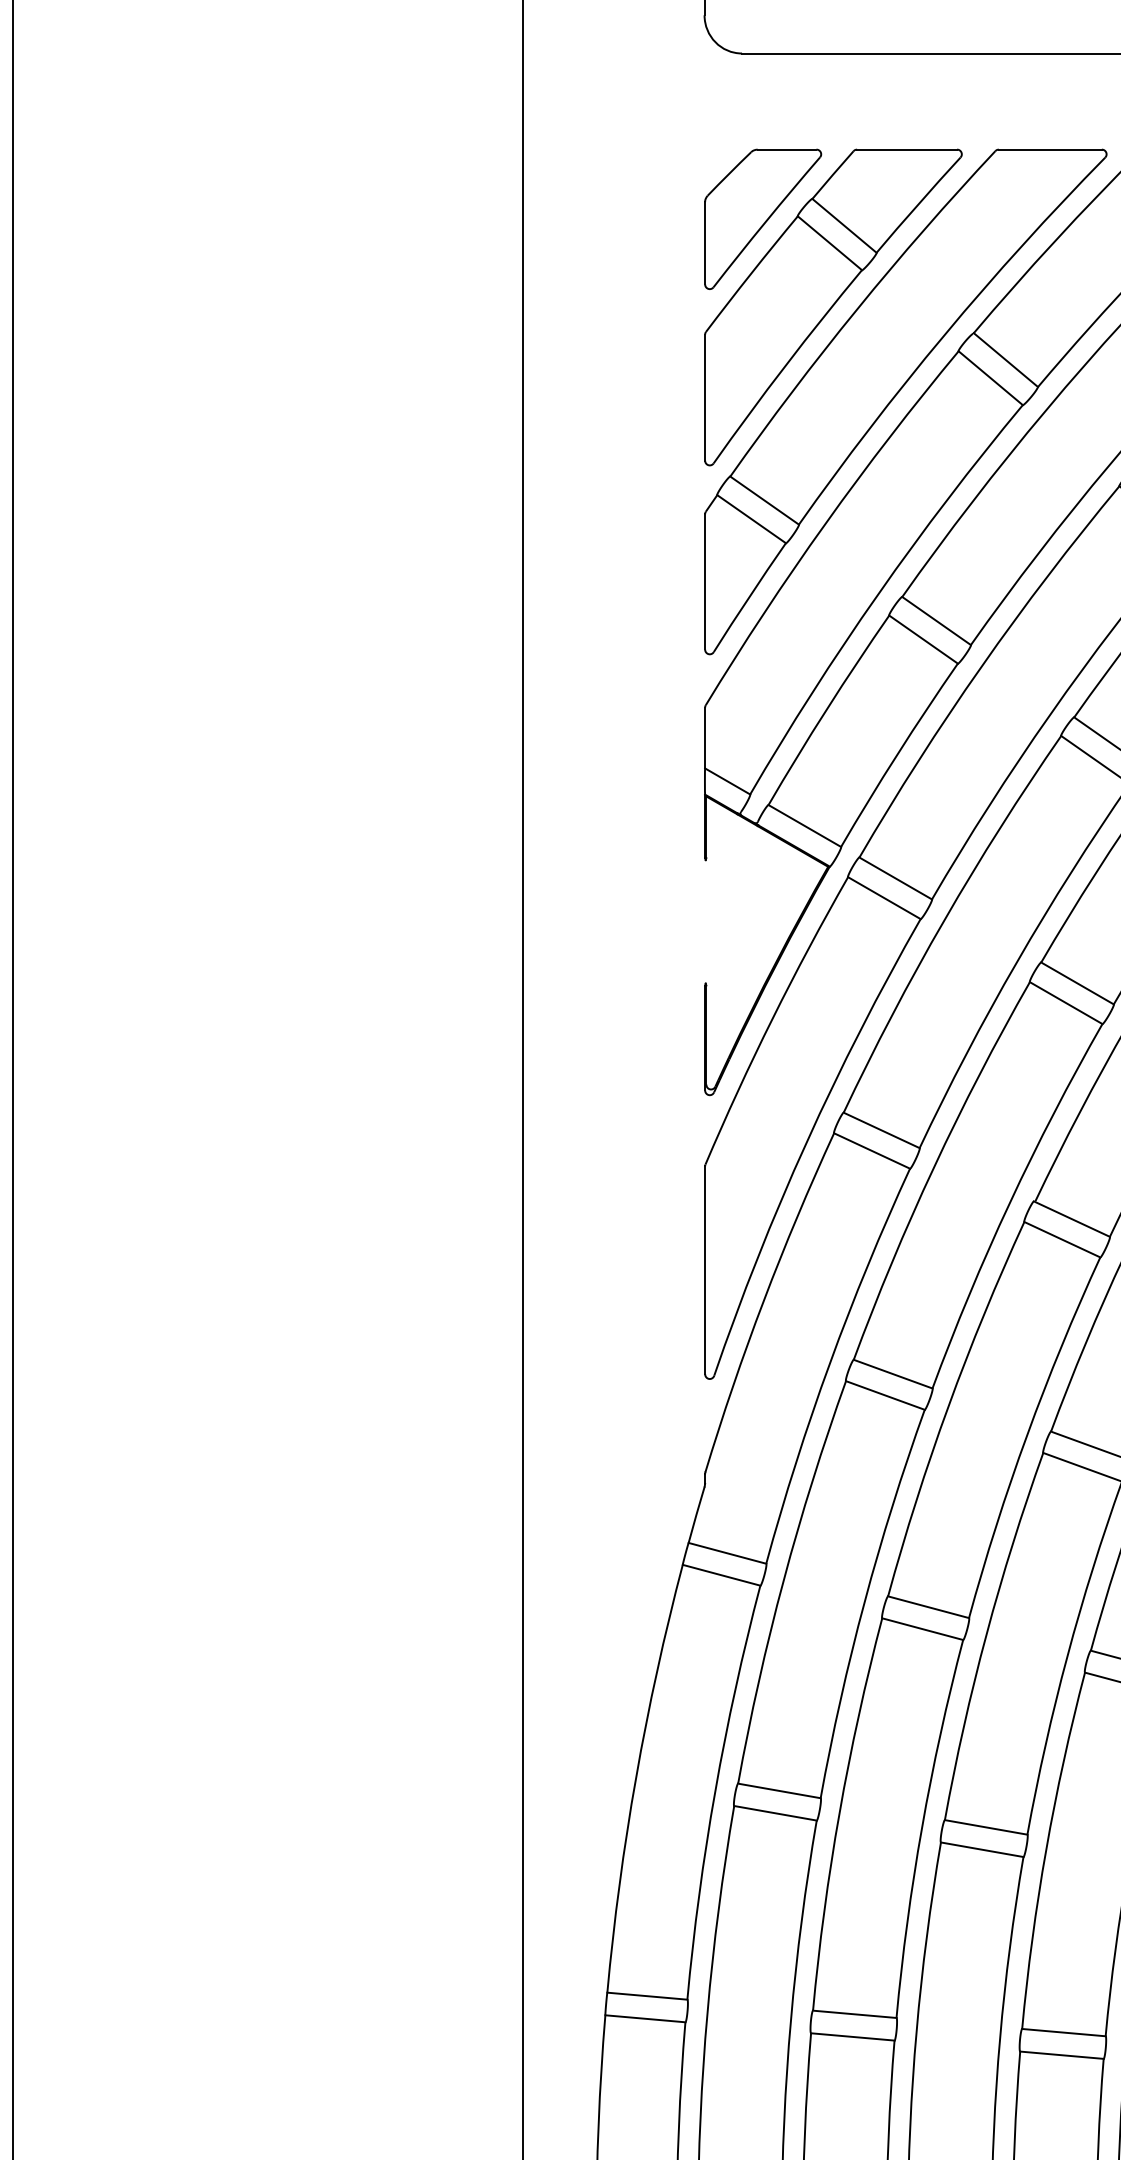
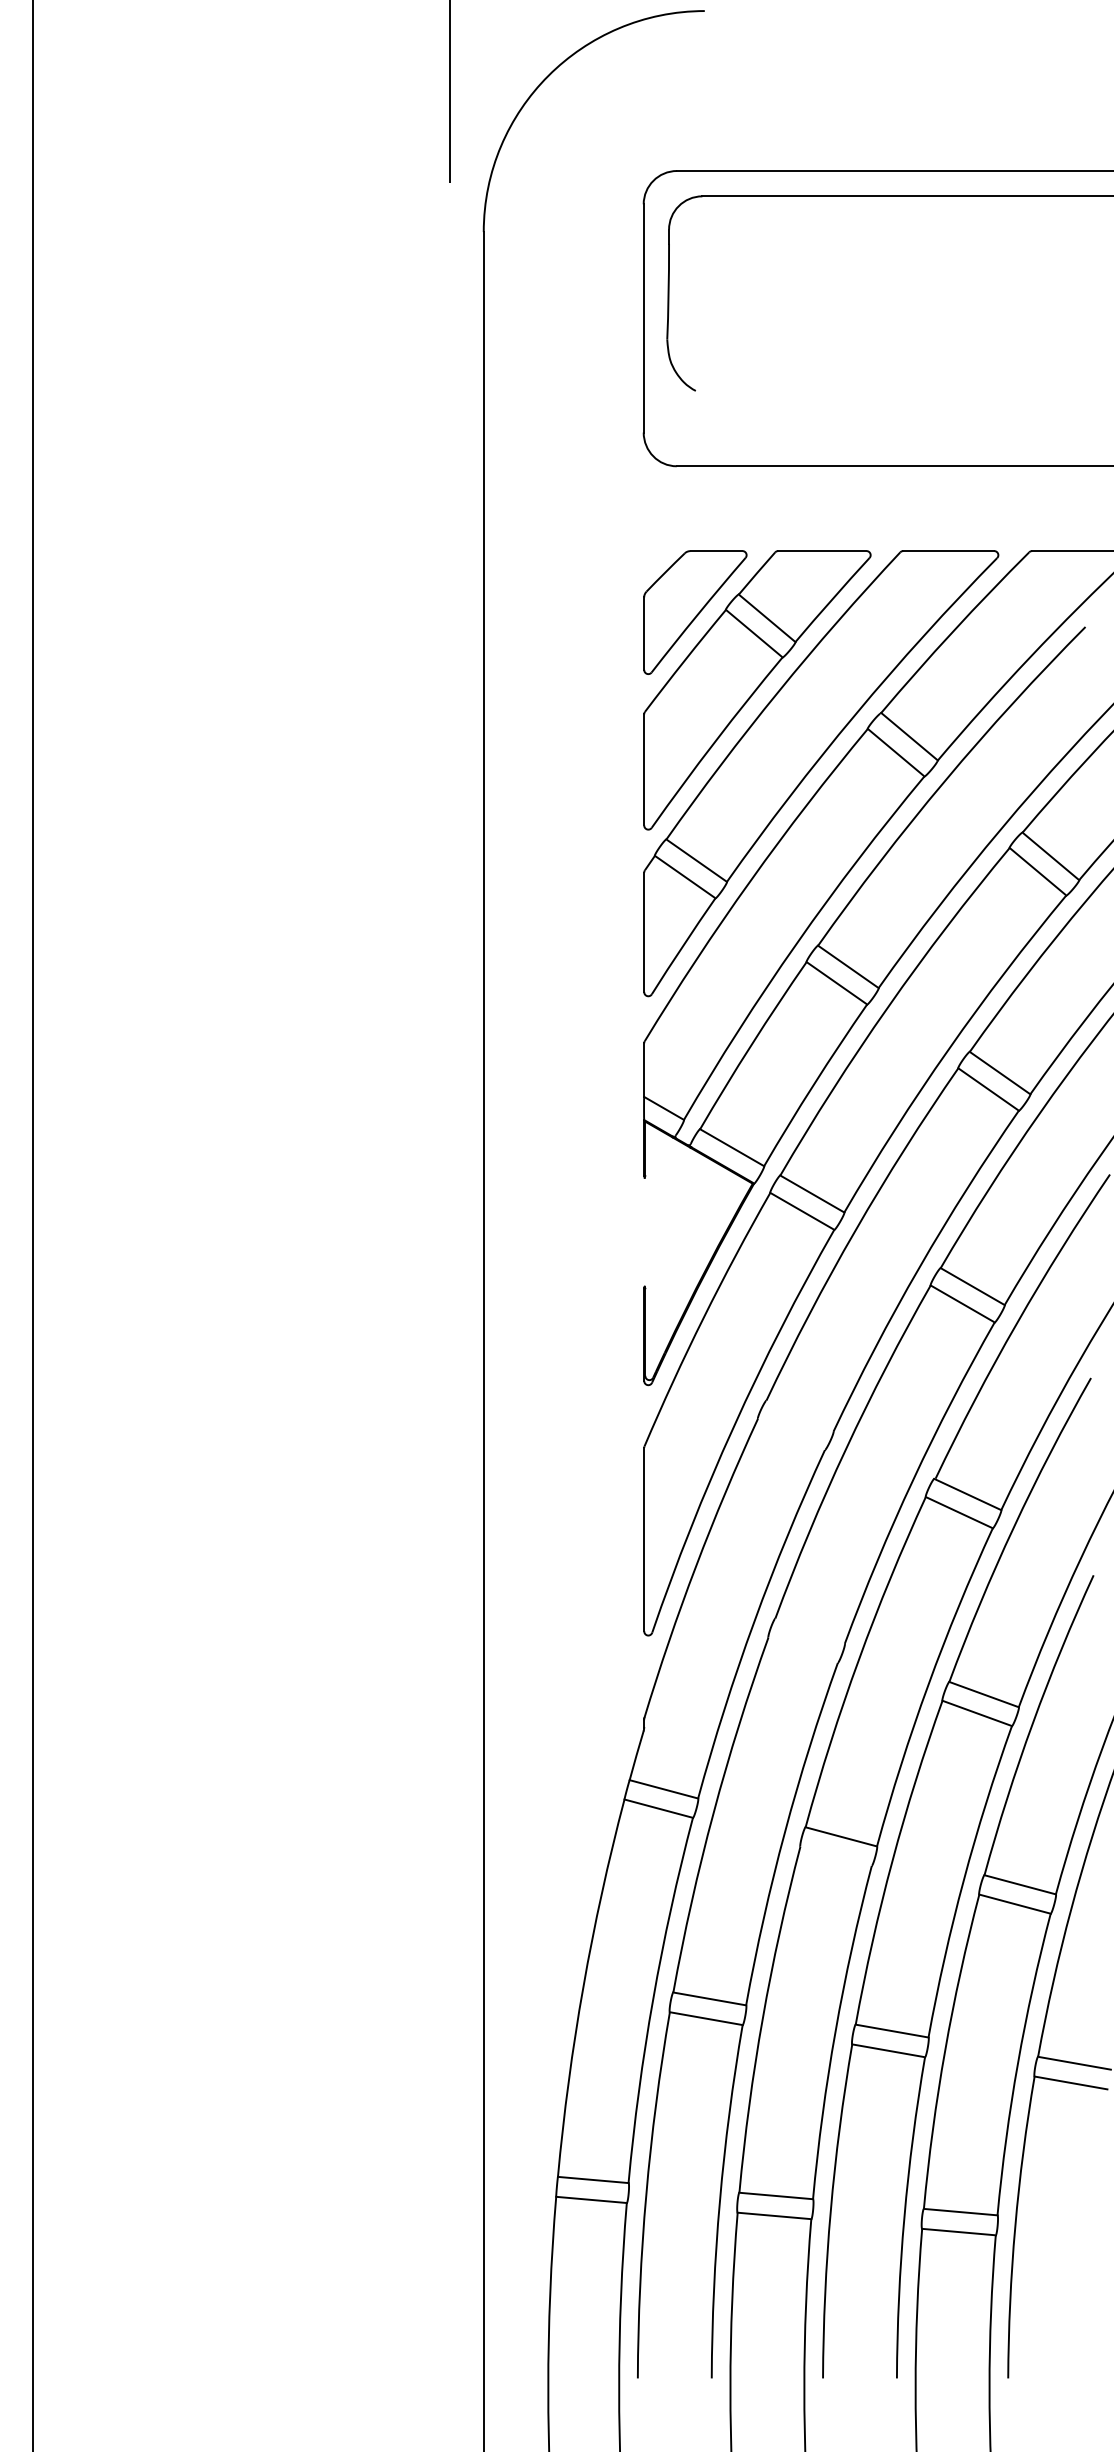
line: (881, 1129) -> (799, 1415), removed
line: (872, 1151) -> (791, 1434), removed
line: (892, 1373) -> (809, 1630), removed
line: (884, 1394) -> (802, 1649), removed
line: (921, 1628) -> (835, 1855), removed

